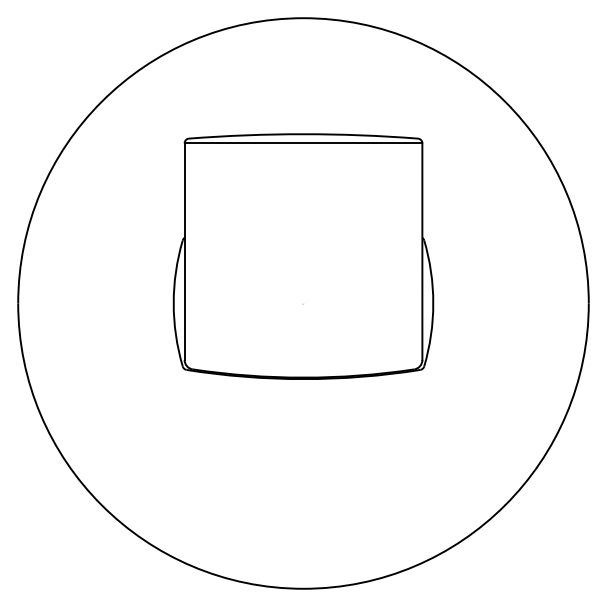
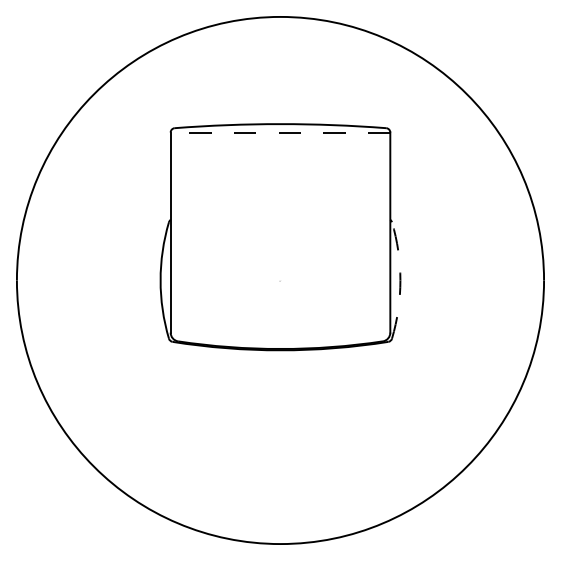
line: (303, 143) -> (280, 132), solid -> dashed
arc: (433, 303) -> (400, 280), solid -> dashed

